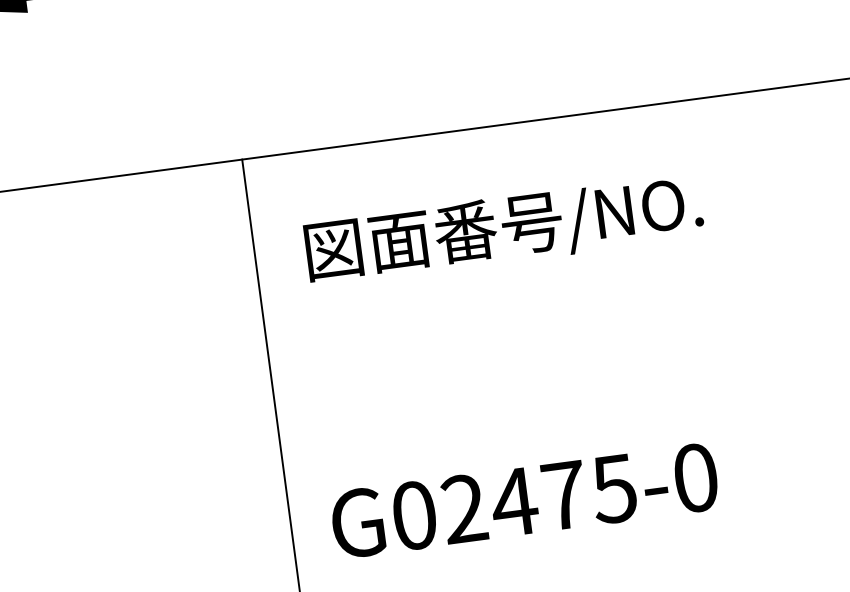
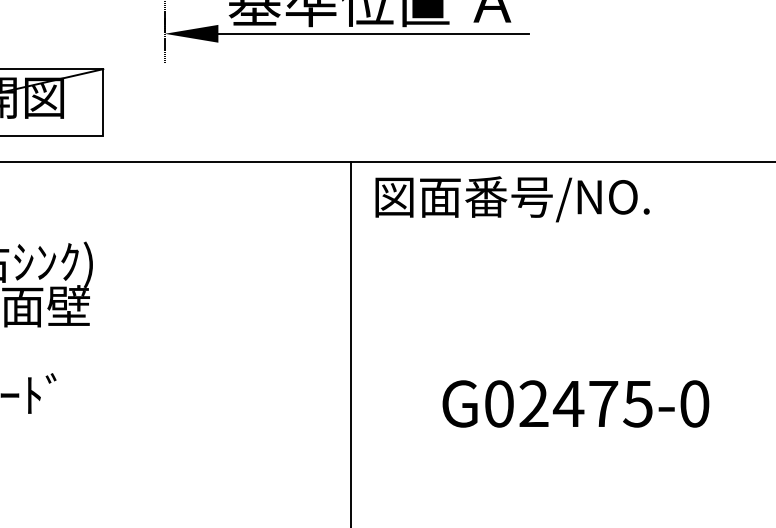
text: (504, 230) -> (512, 199), moved
text: (524, 500) -> (575, 403), moved

